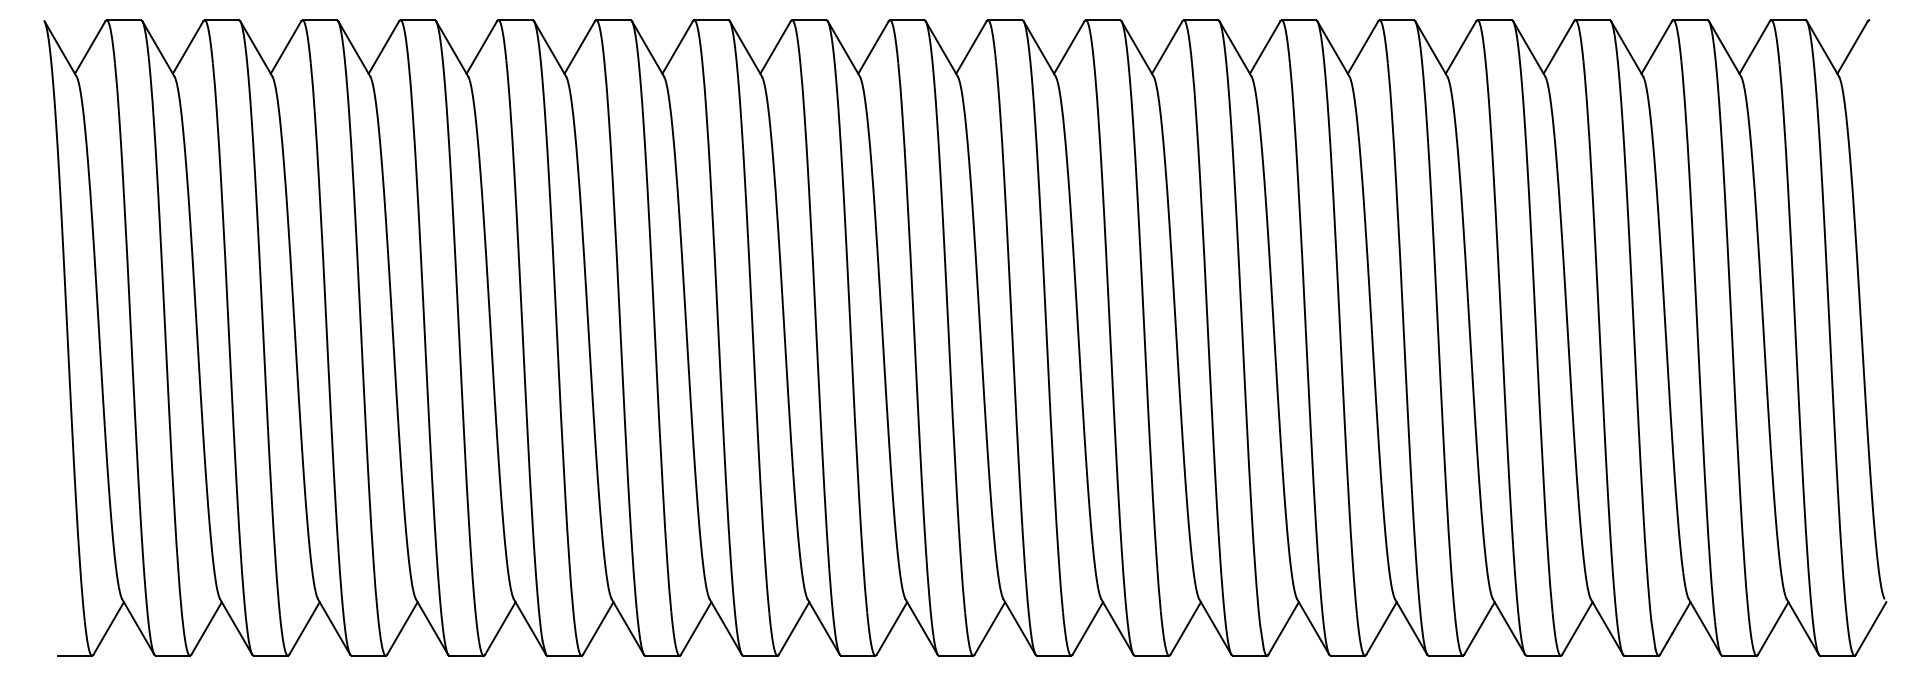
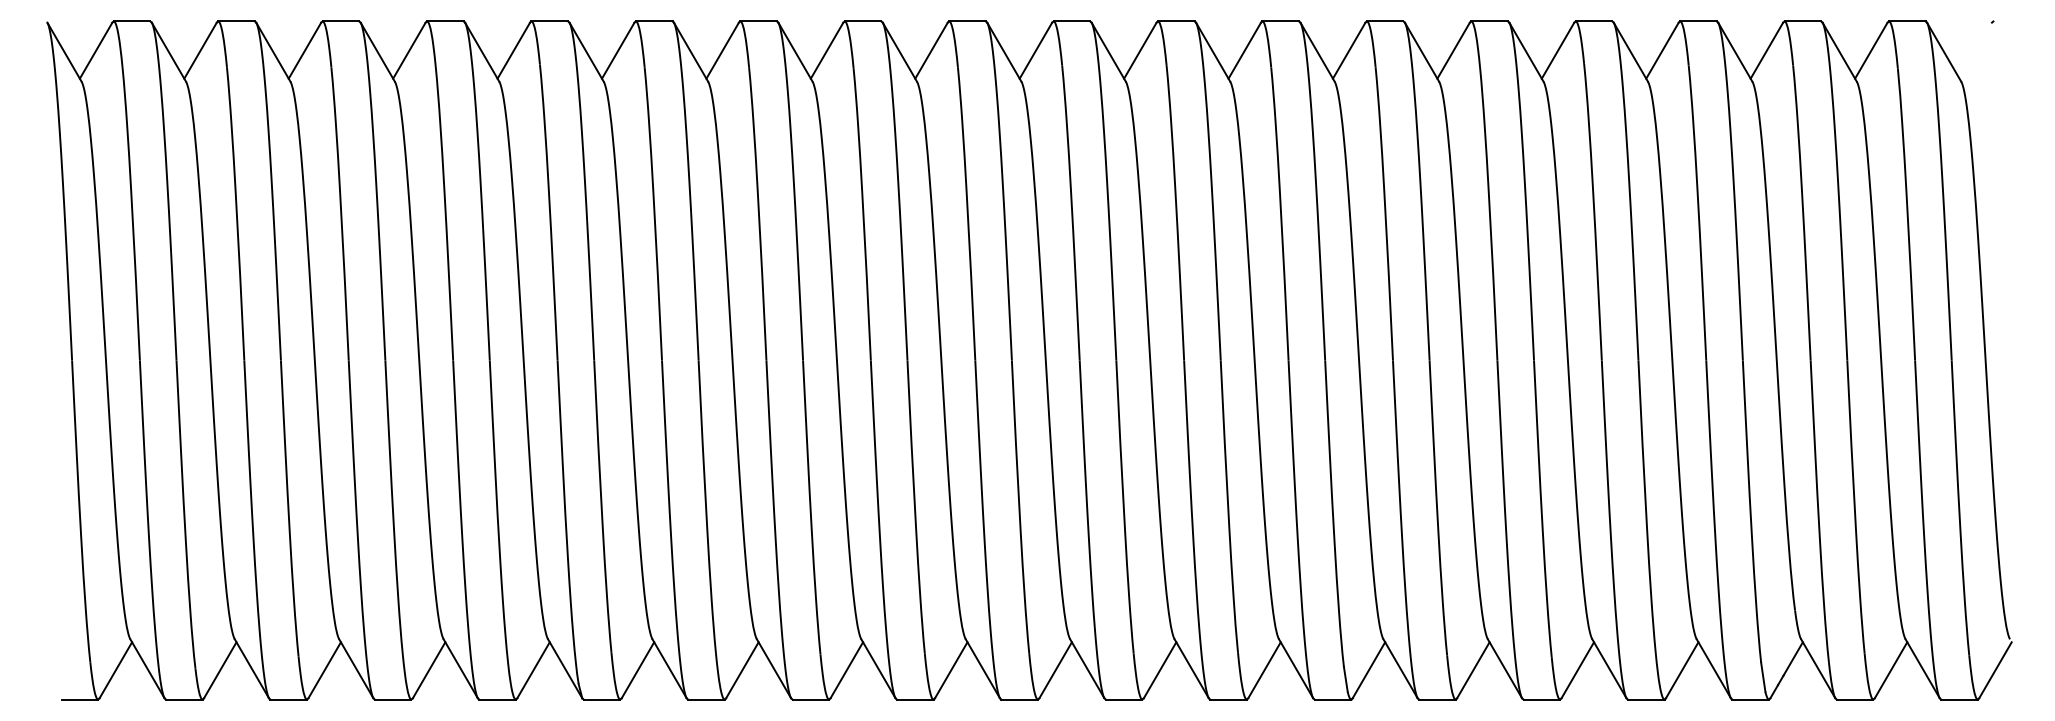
line: (1852, 47) -> (1975, 50), removed

